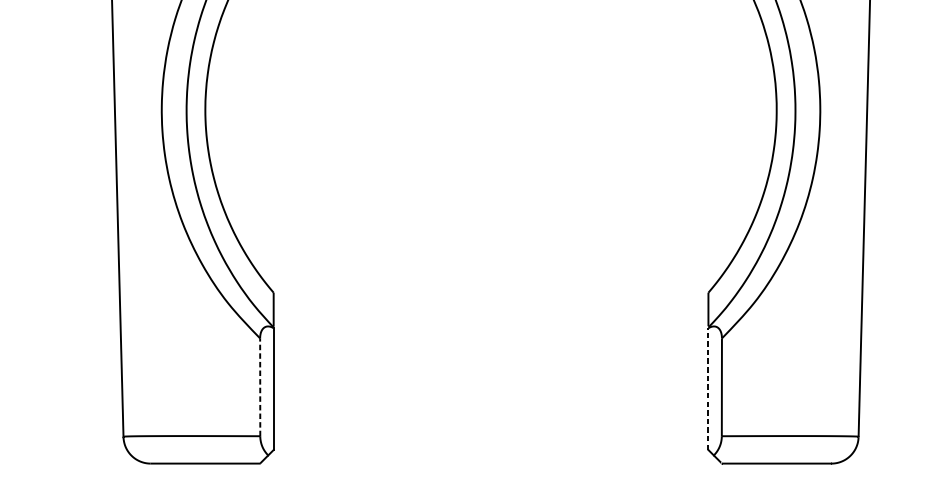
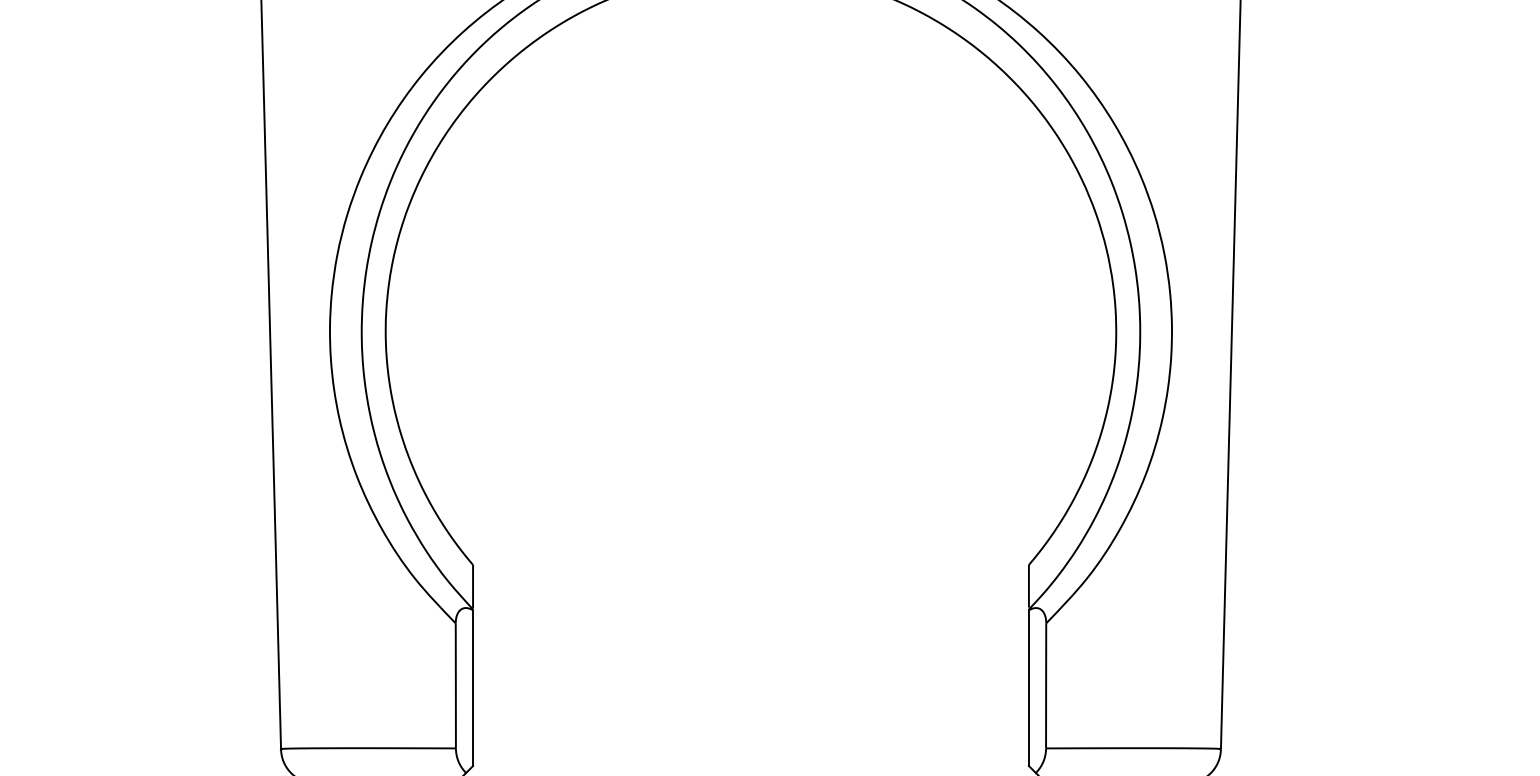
line: (259, 387) -> (455, 685), dashed -> solid
line: (708, 389) -> (1028, 688), dashed -> solid

